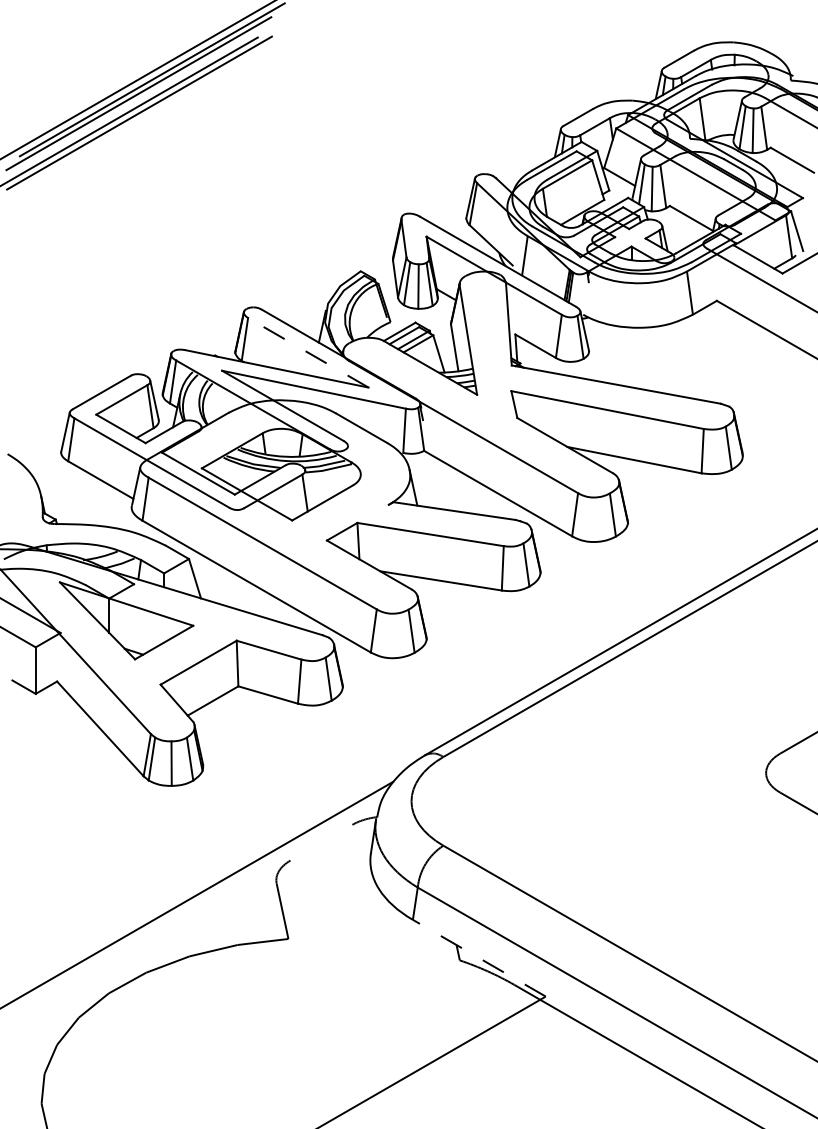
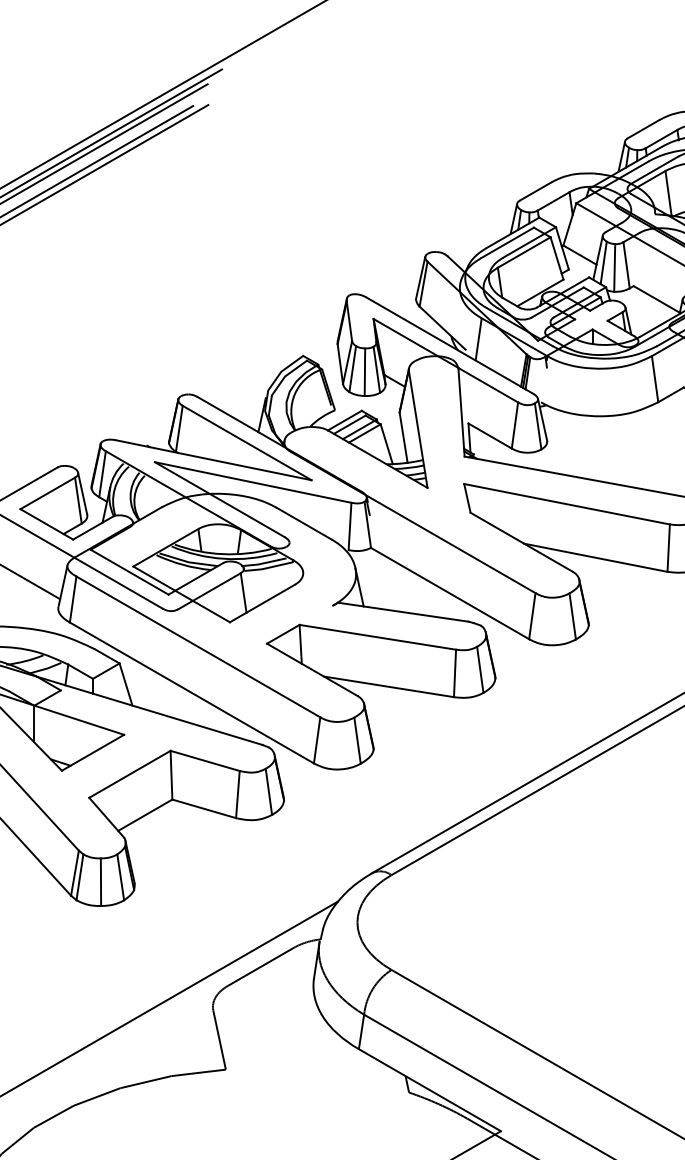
line: (308, 352) -> (247, 442), dashed -> solid
line: (321, 842) -> (261, 966), added
line: (479, 958) -> (430, 1090), dashed -> solid

